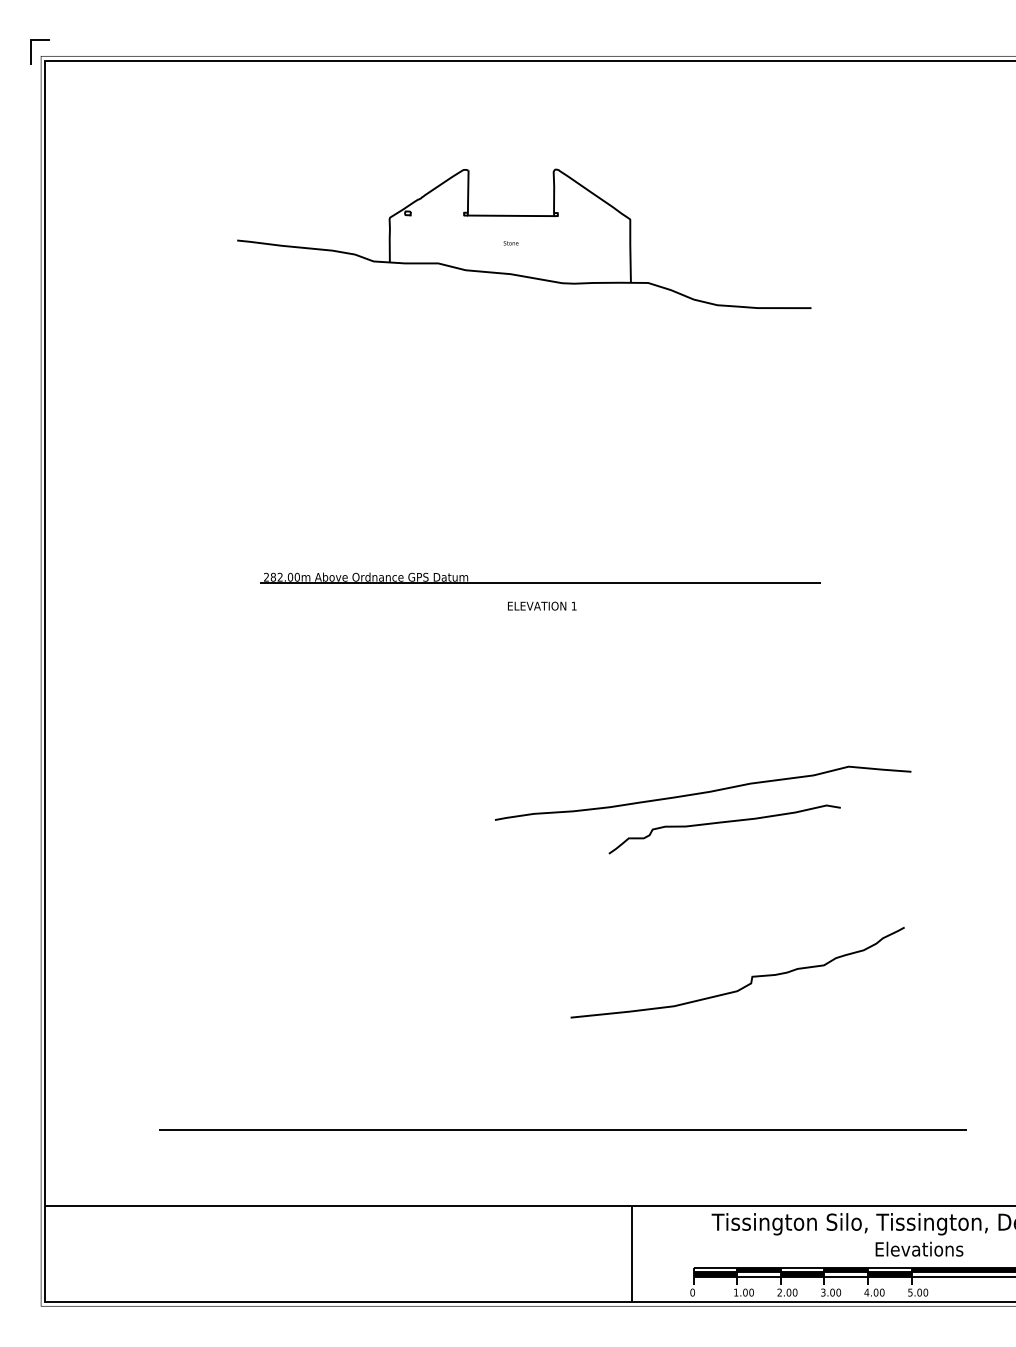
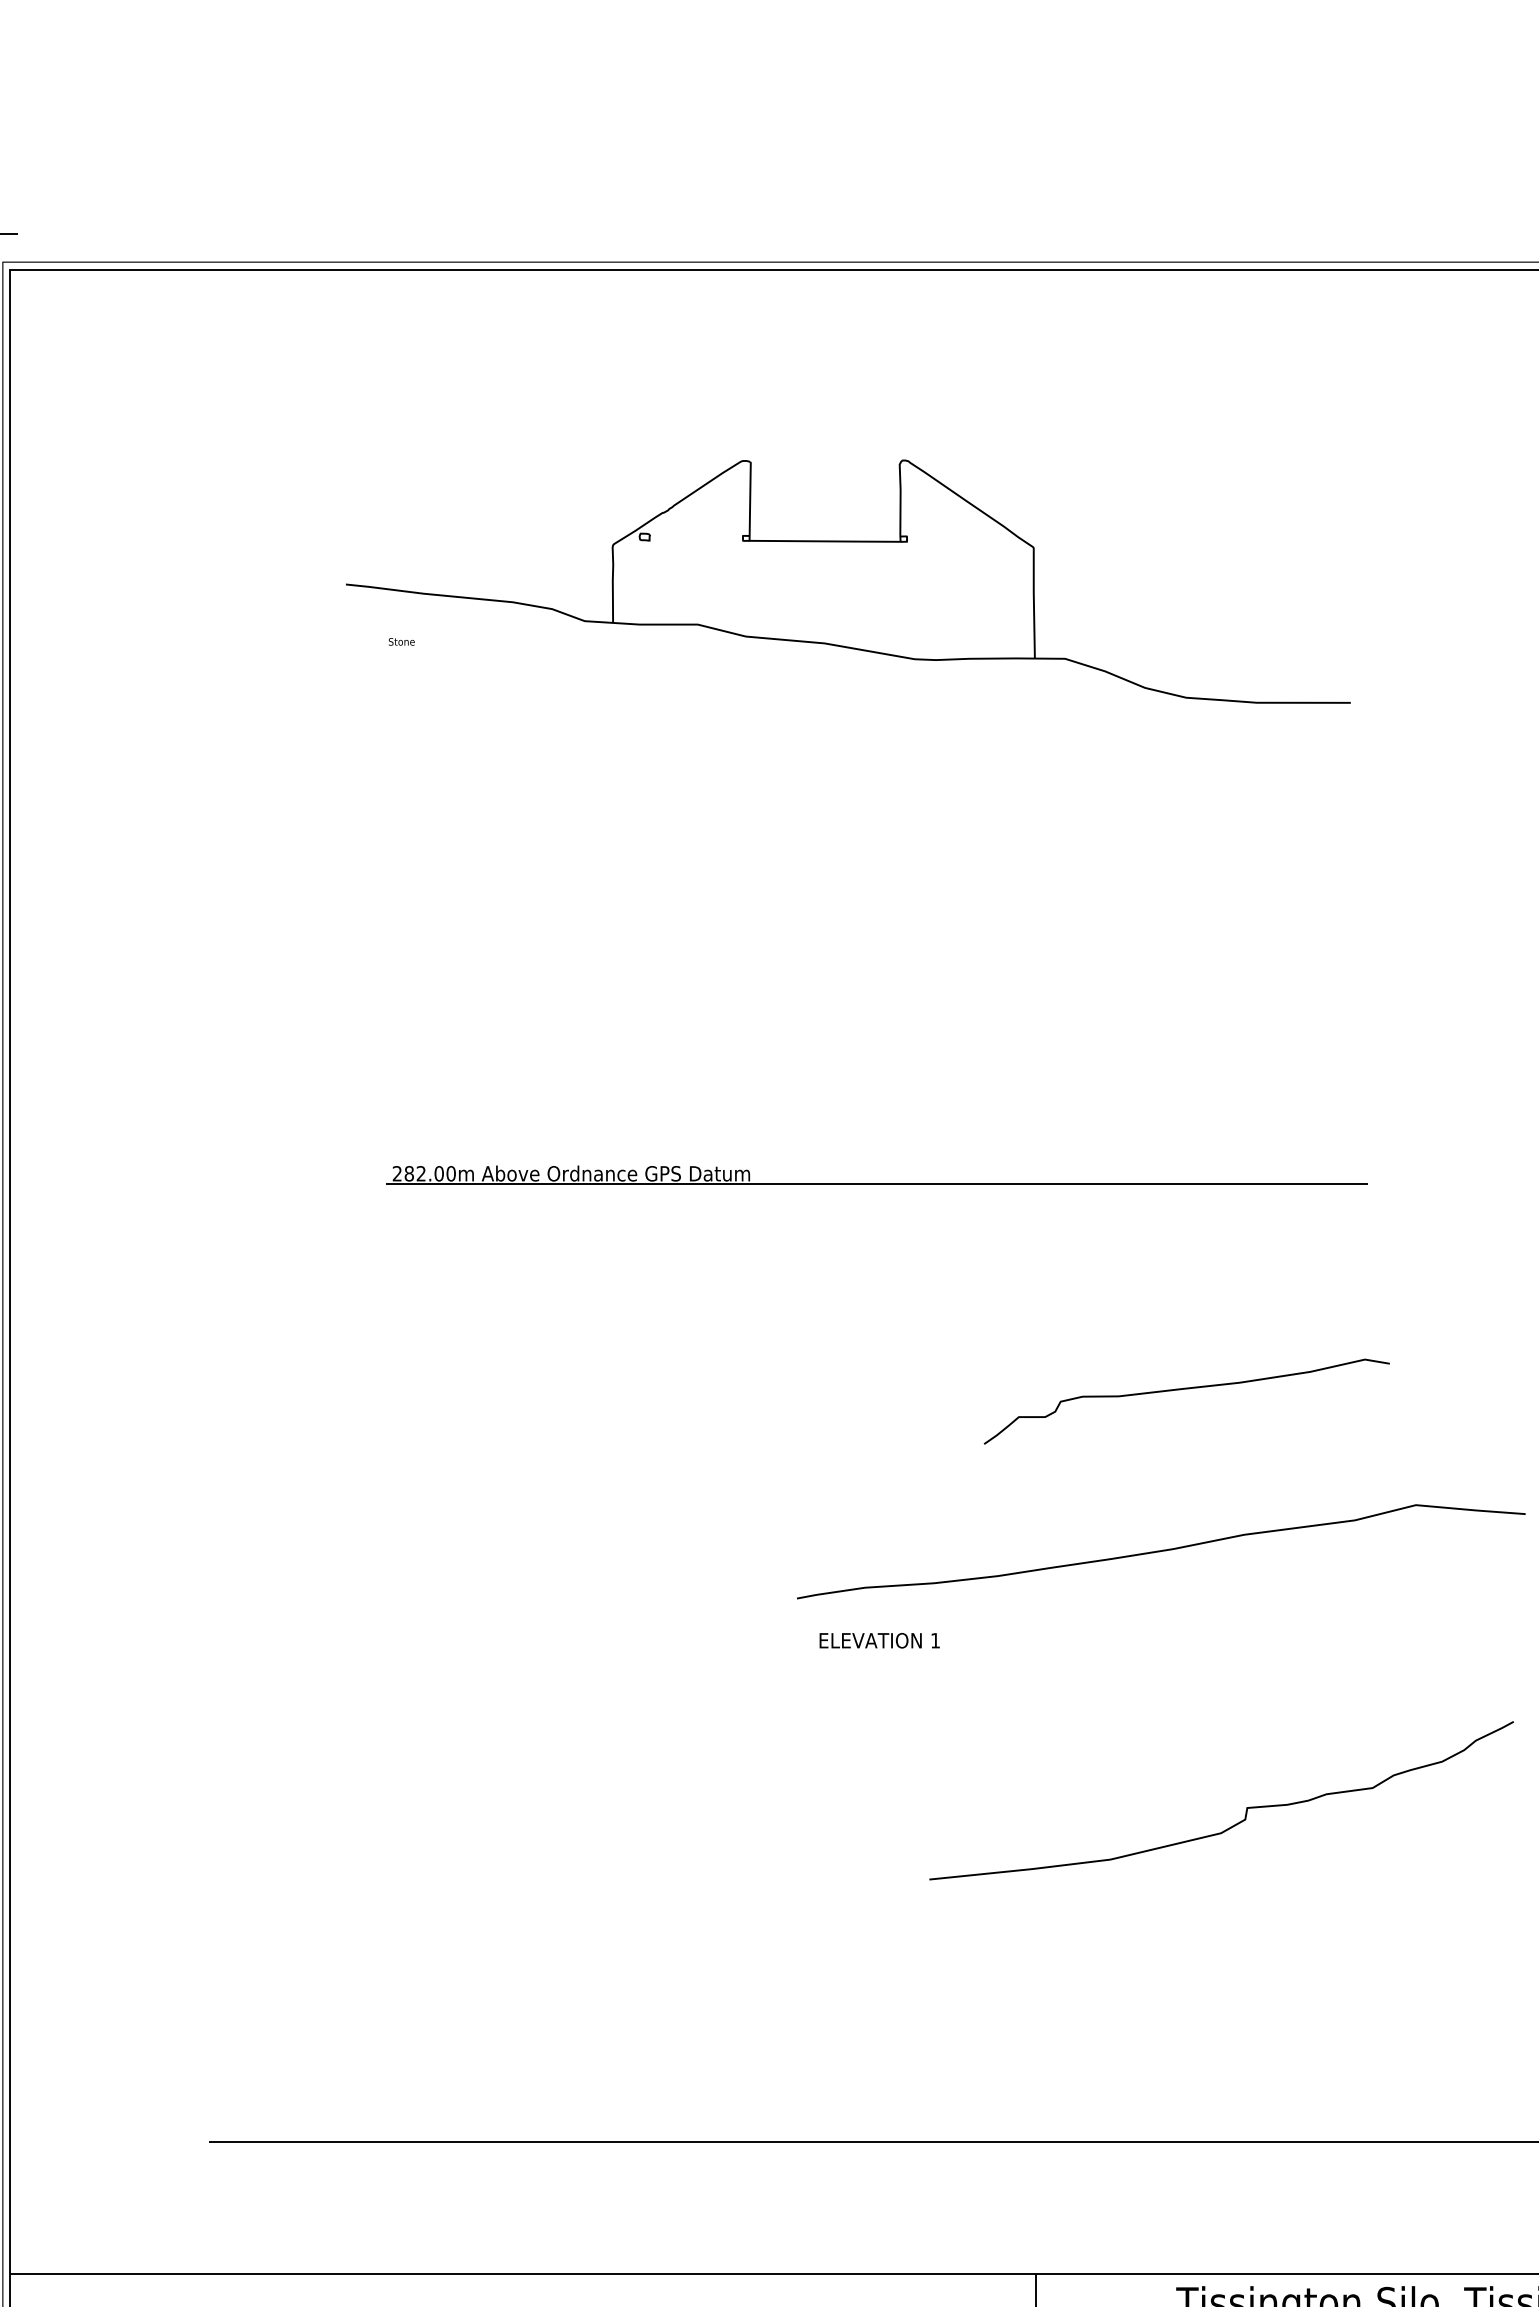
text: (510, 243) -> (400, 642), moved
text: (542, 605) -> (880, 1639), moved
curve: (723, 823) -> (1184, 1391), moved
curve: (751, 976) -> (1245, 1807), moved

